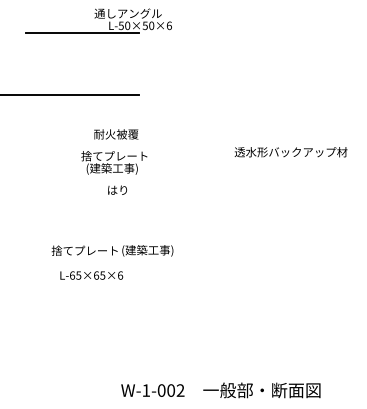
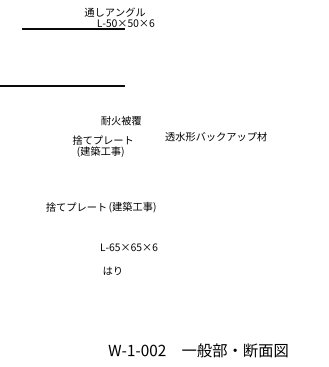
text: (115, 134) -> (120, 120), moved
text: (290, 152) -> (215, 136), moved
text: (116, 190) -> (111, 270), moved
text: (112, 251) -> (100, 207), moved
text: (92, 275) -> (129, 247), moved

